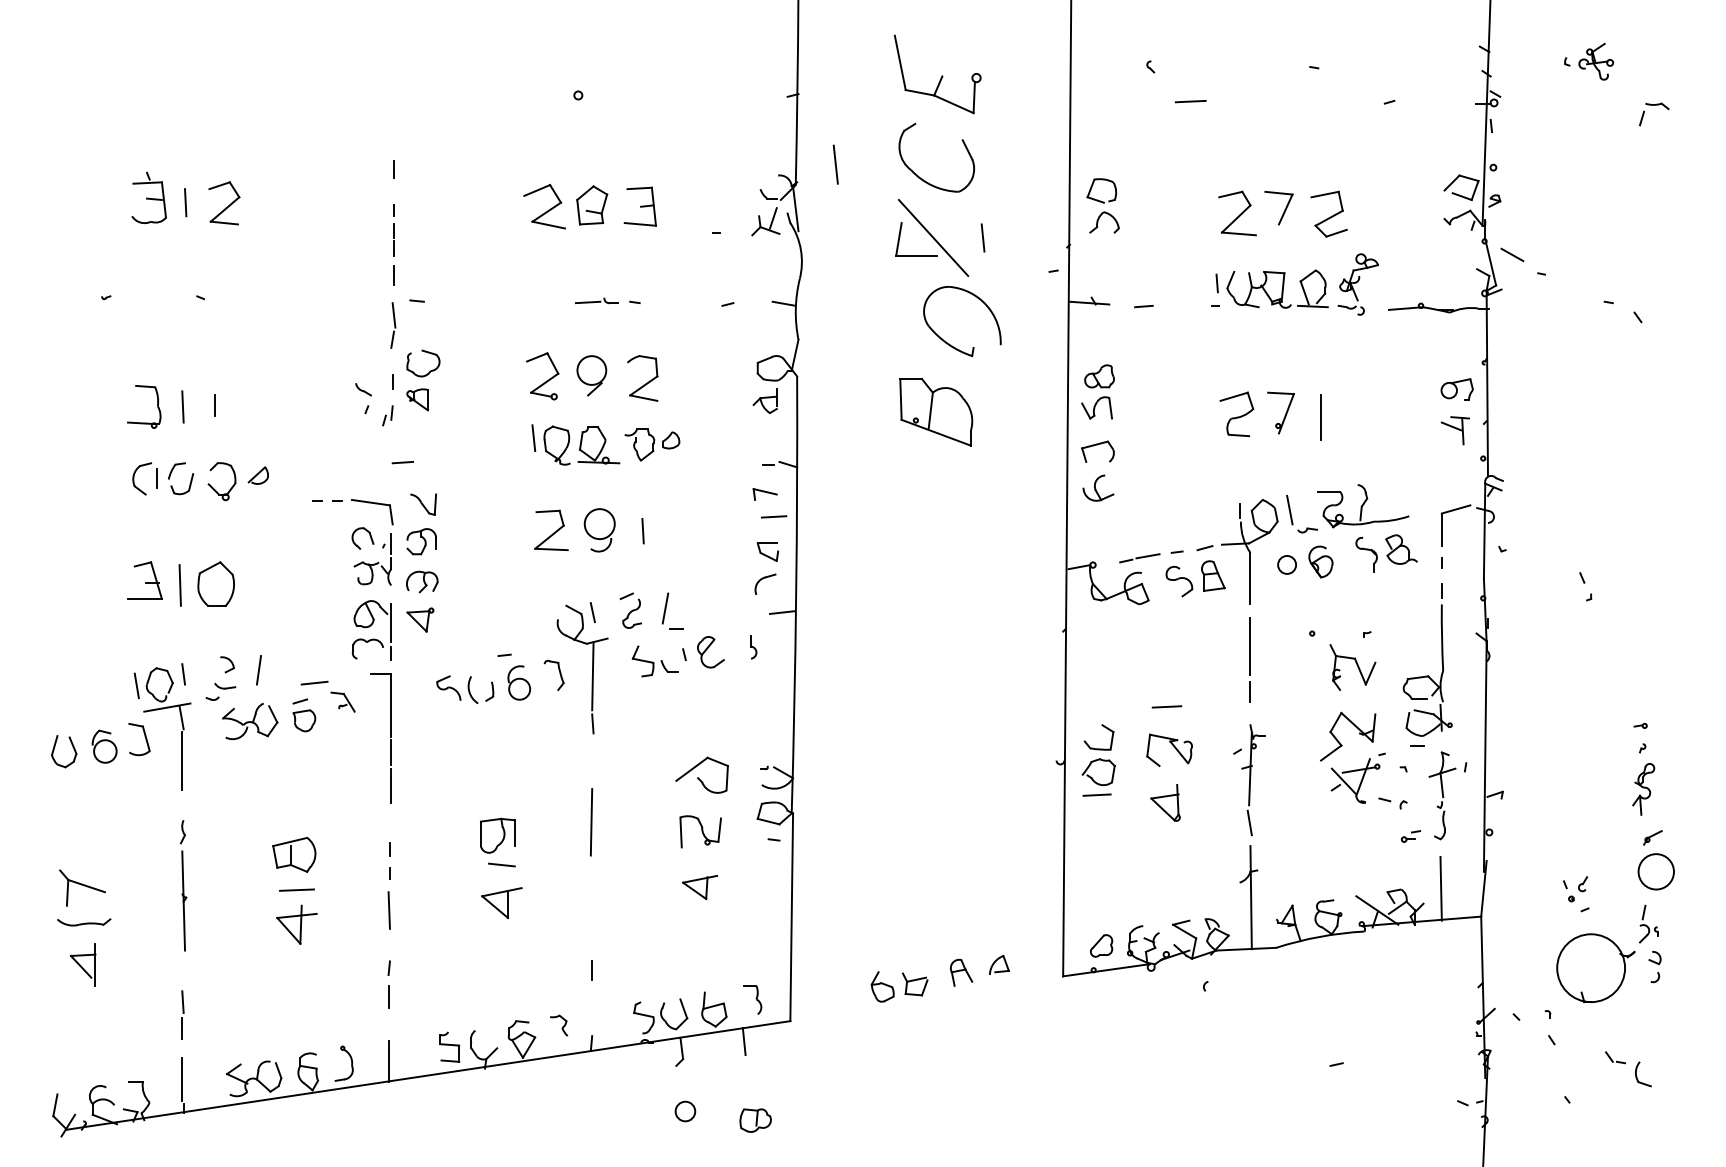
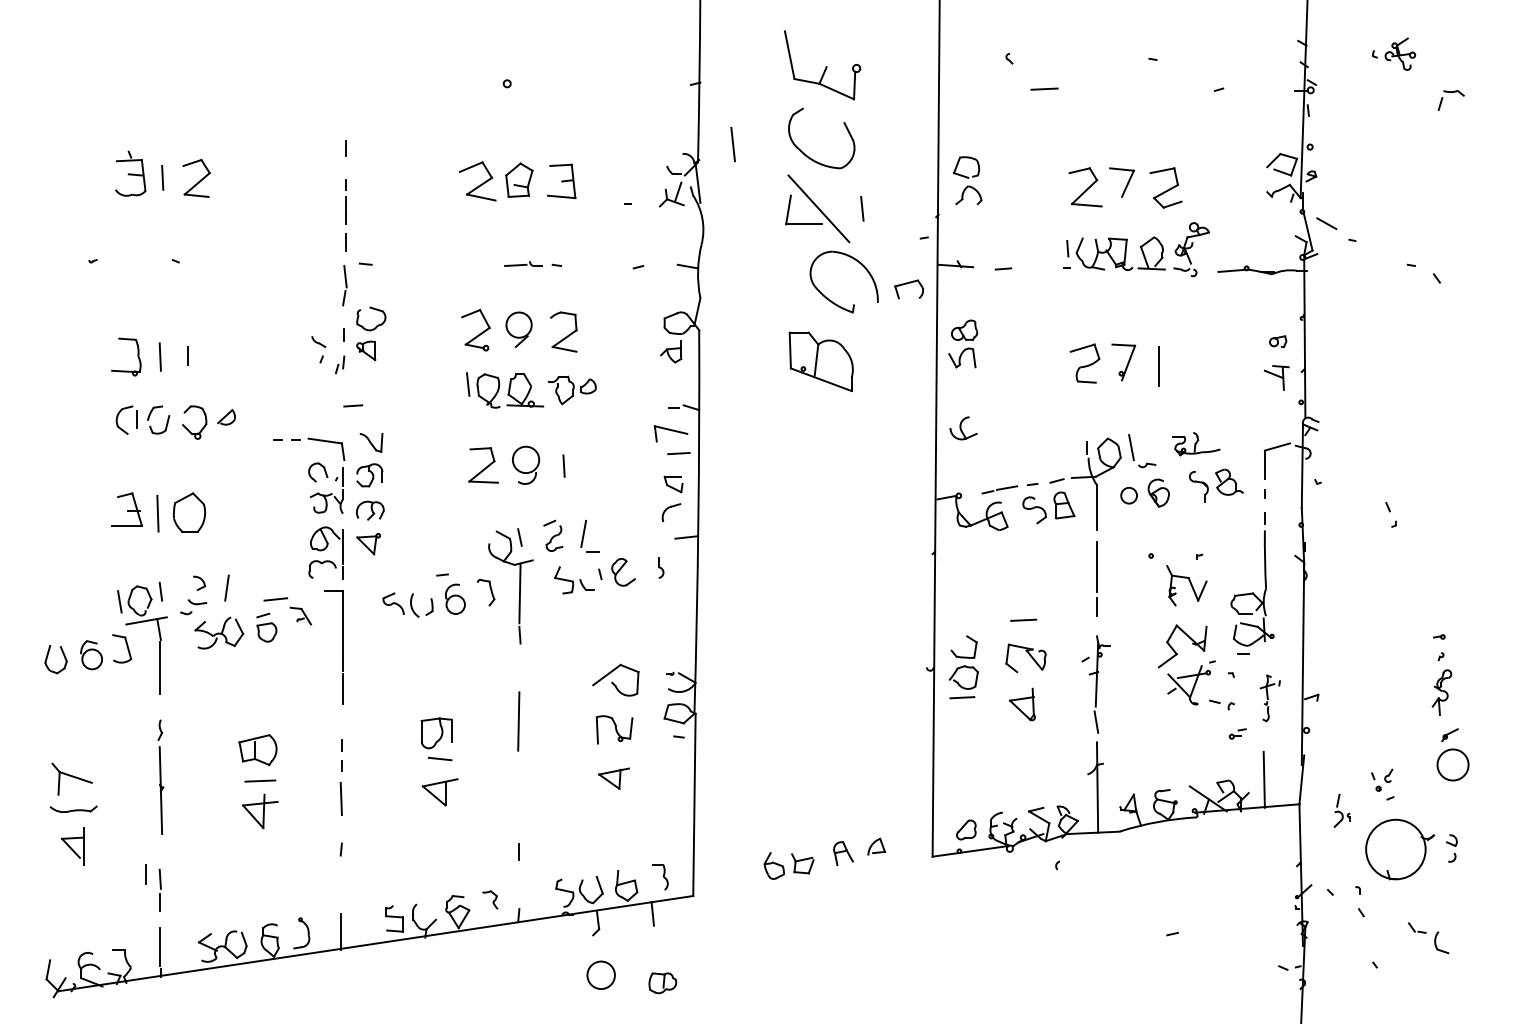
part: (1456, 389) -> (1277, 341), size x0.6
part: (1097, 451) -> (908, 289), moved
part: (765, 494) -> (671, 433), size x1.6
part: (1363, 505) -> (1196, 443), size x0.6
part: (1448, 796) -> (1270, 698), size x0.6
part: (1647, 923) -> (1341, 810), moved
line: (388, 996) -> (145, 874), moved
circle: (684, 1110) -> (600, 974), size x1.6

